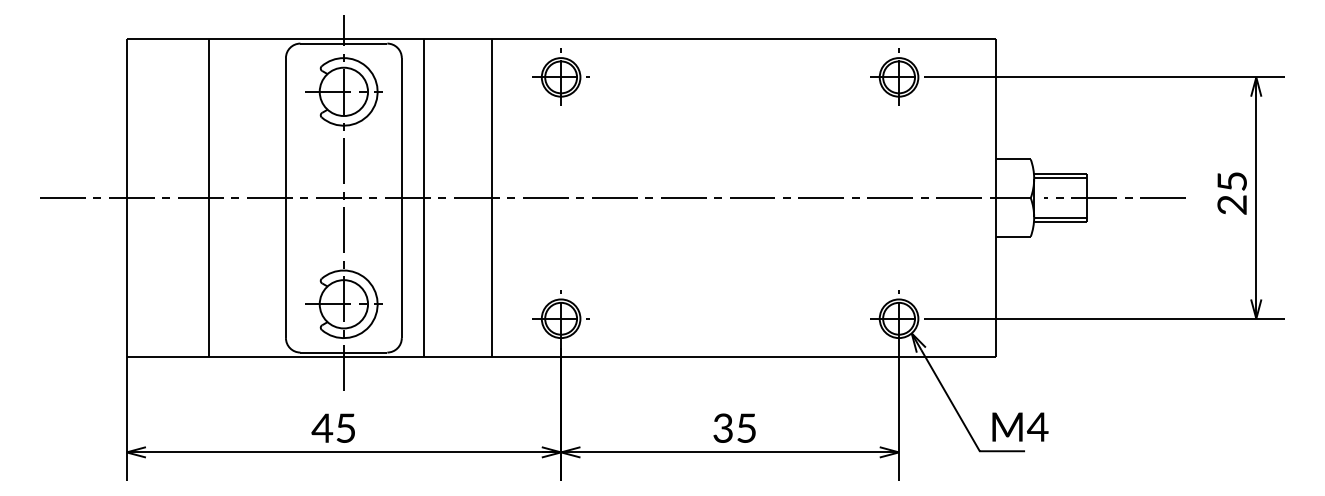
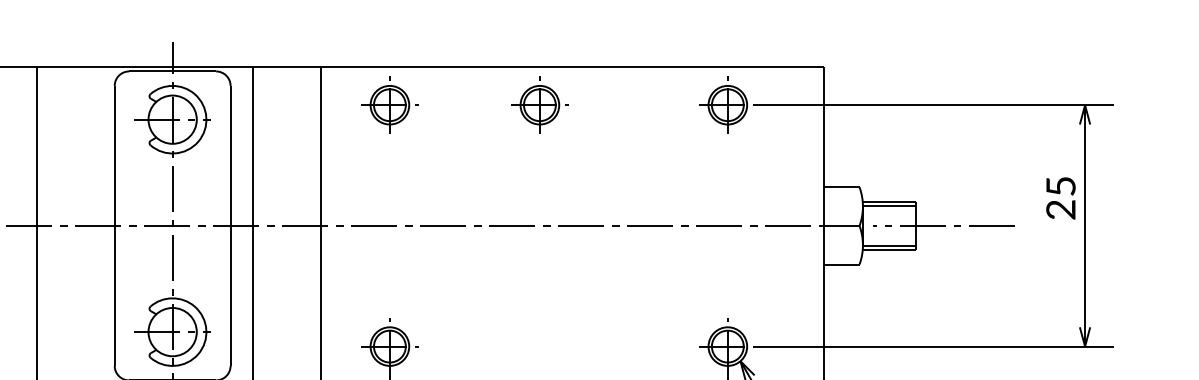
part: (710, 76) -> (539, 104), added
text: (1231, 193) -> (1060, 198), moved

